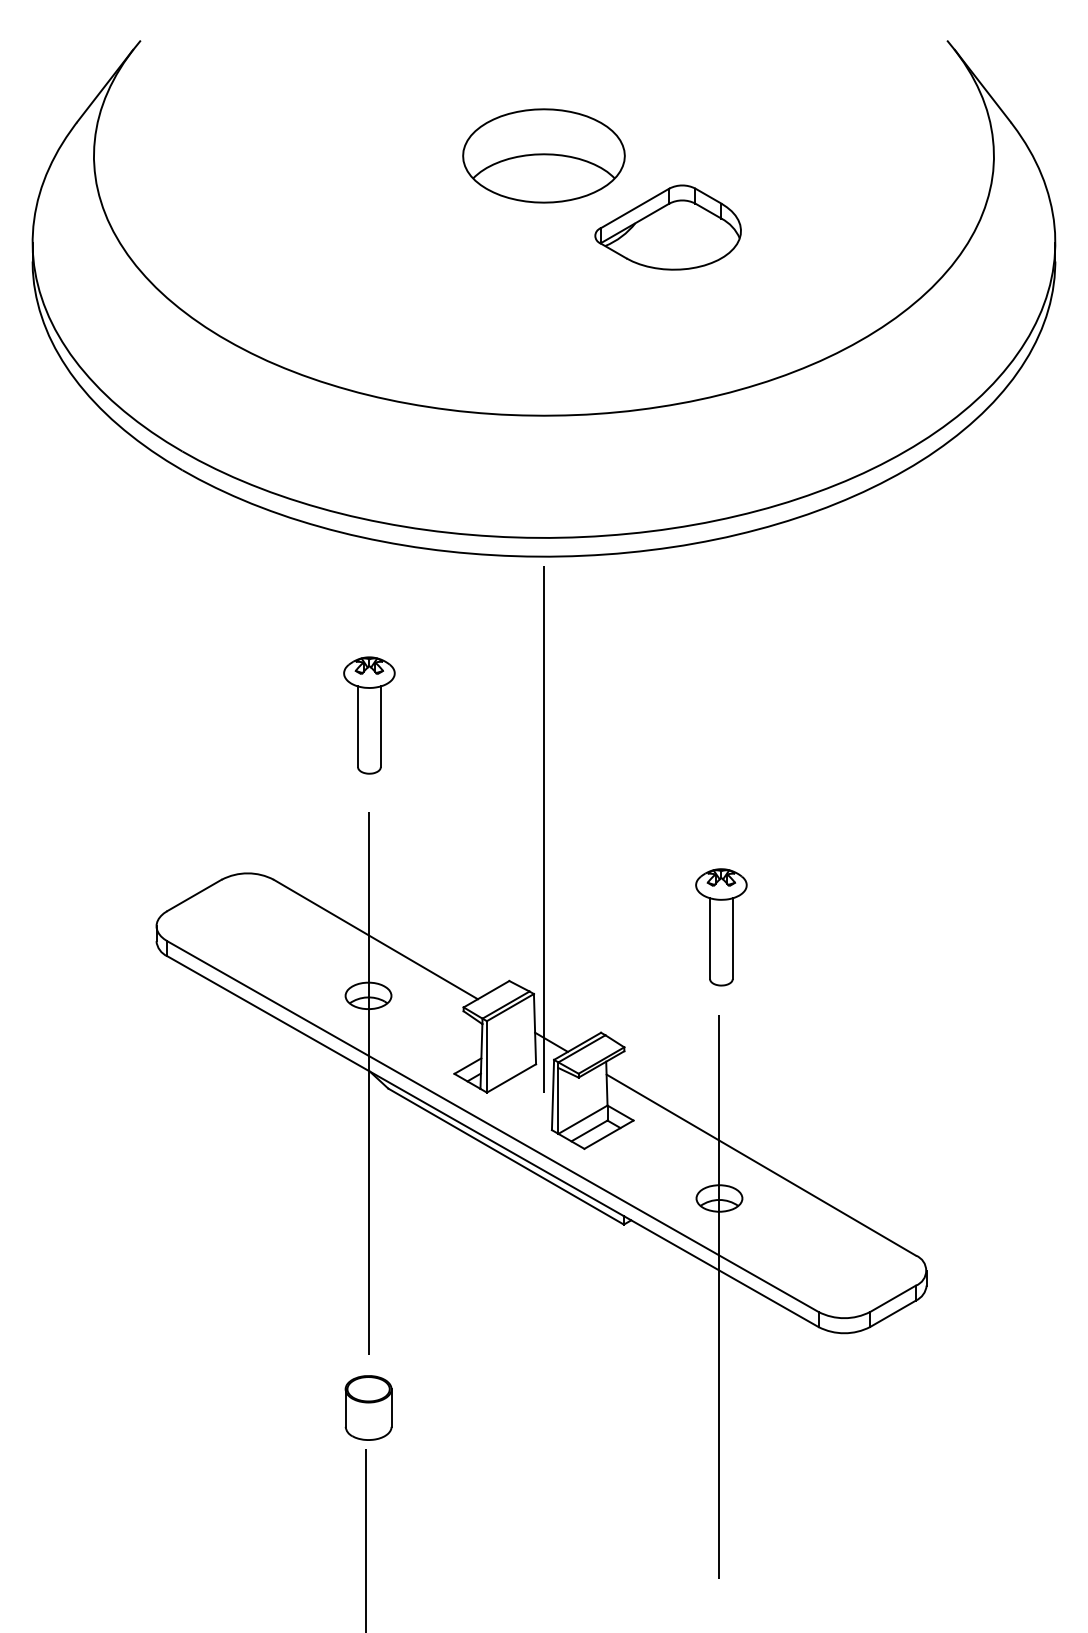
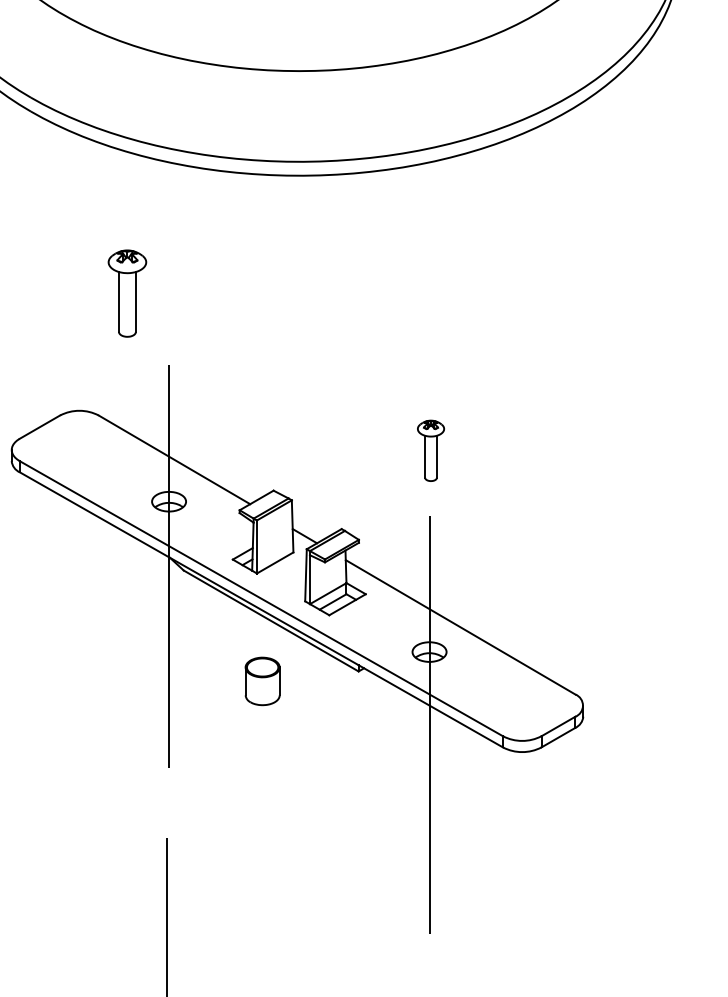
part: (369, 715) -> (127, 293), moved
line: (544, 829) -> (299, 378), removed
part: (721, 927) -> (431, 450), size x0.7
part: (368, 1407) -> (262, 681), moved

